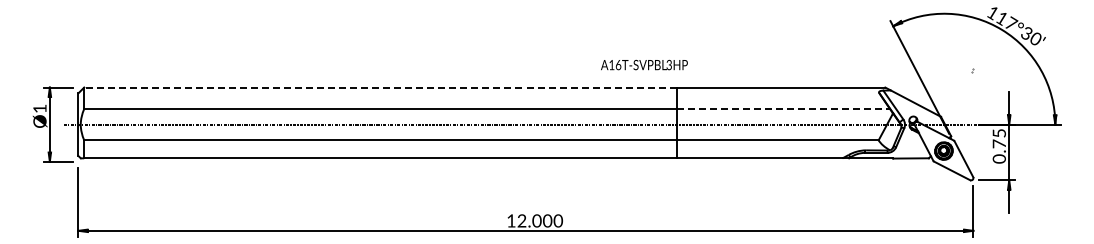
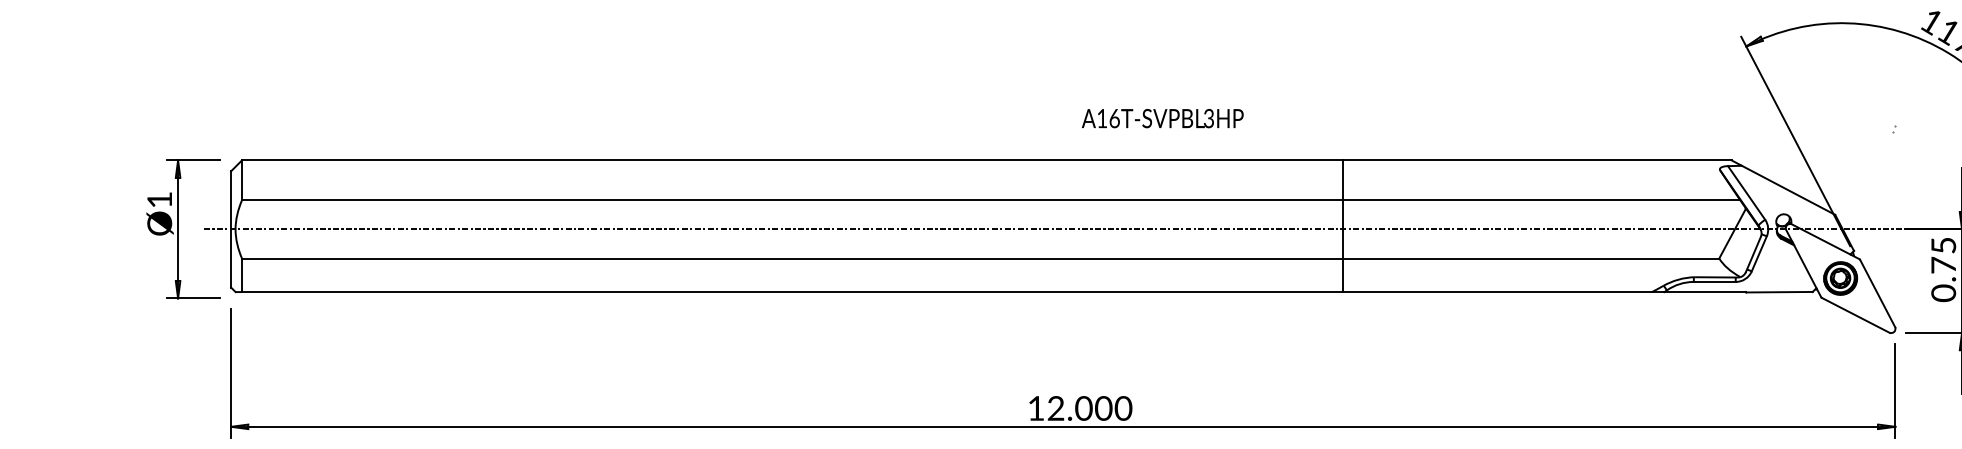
text: (644, 64) -> (1162, 117), moved
line: (379, 87) -> (791, 160), dashed -> solid
line: (783, 109) -> (1542, 201), dashed -> solid

